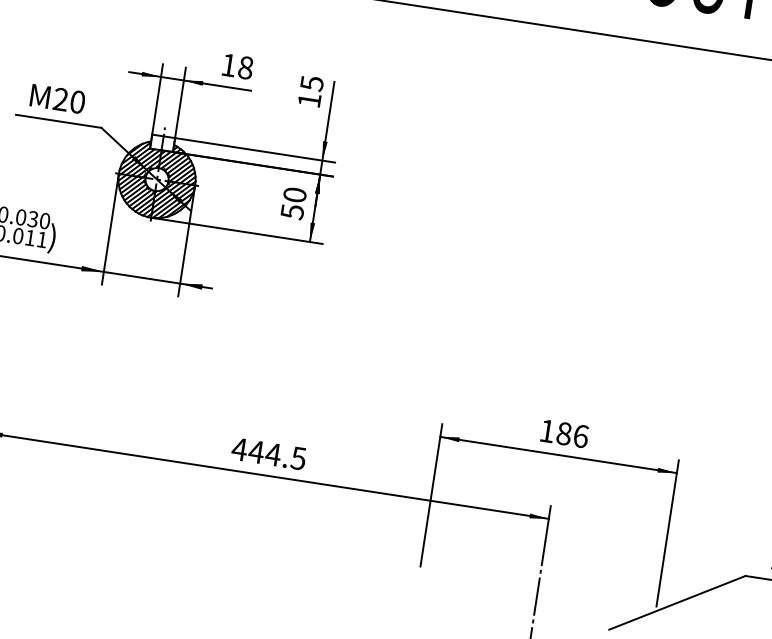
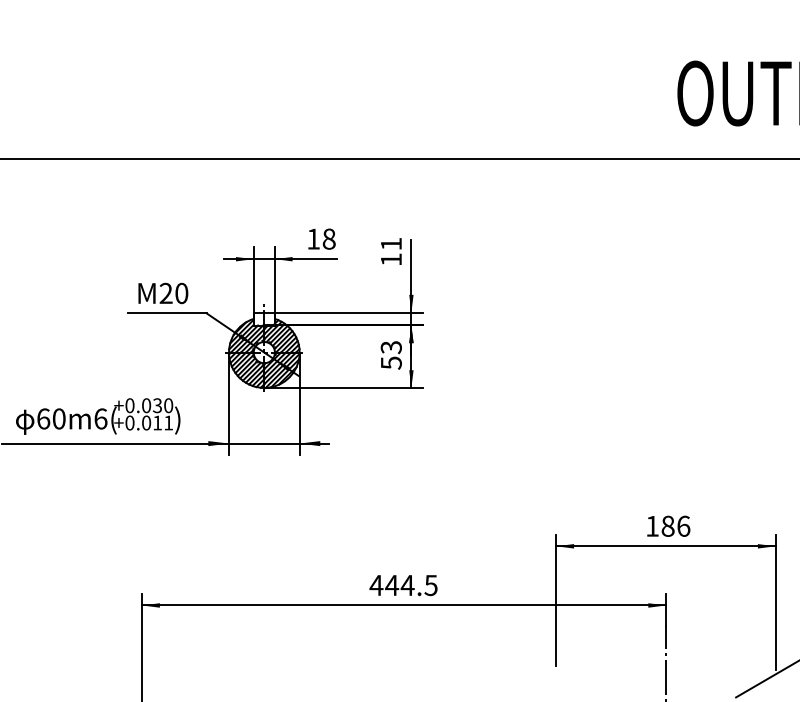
text: (312, 82) -> (391, 243), 15 -> 11
text: (294, 194) -> (390, 347), 50 -> 53

